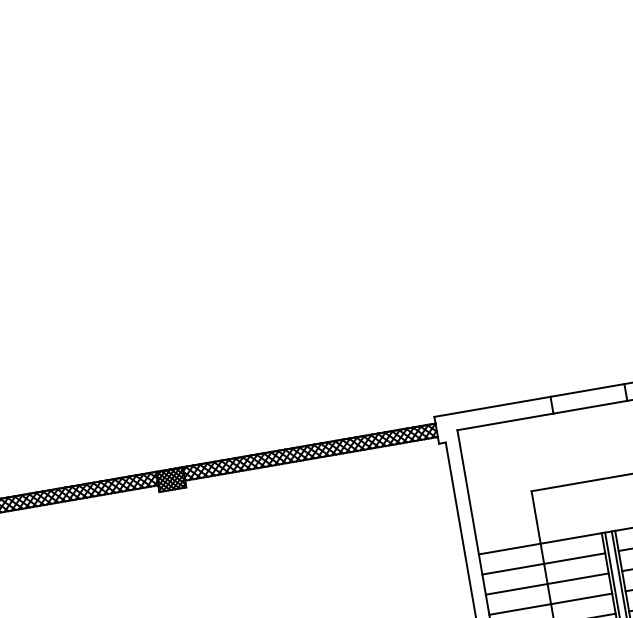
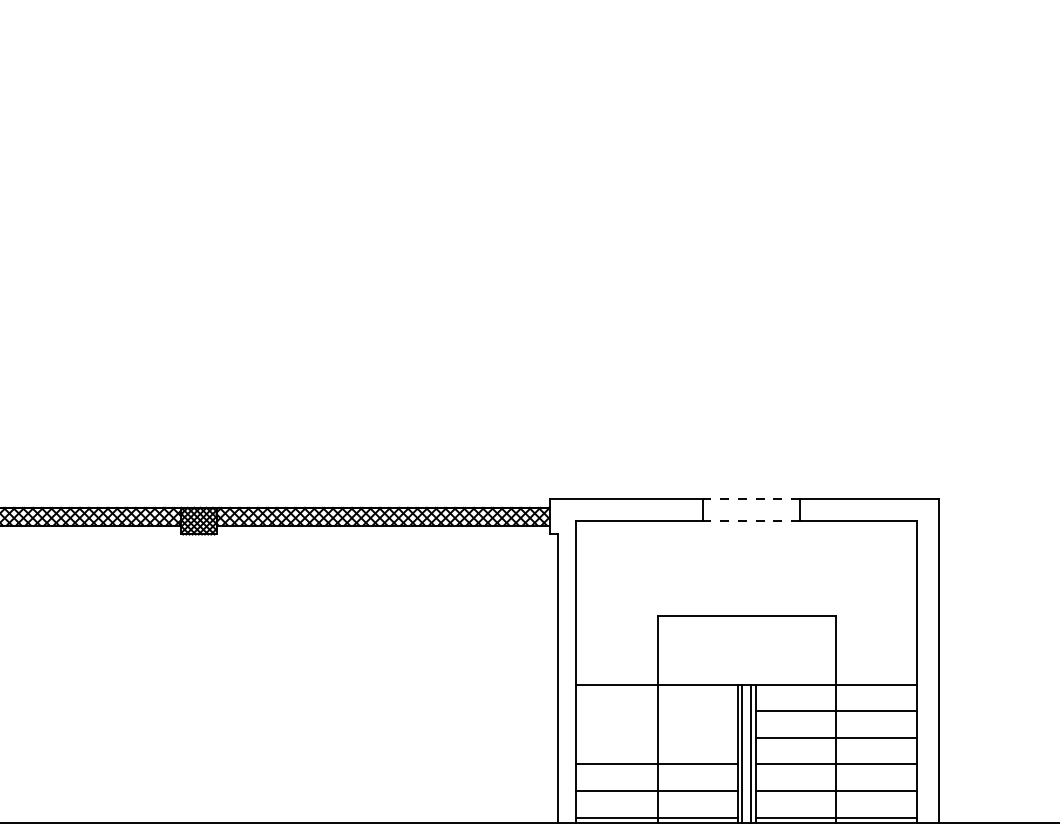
line: (587, 390) -> (751, 499), solid -> dashed
line: (590, 407) -> (751, 521), solid -> dashed
line: (544, 563) -> (657, 711), removed
line: (547, 583) -> (657, 737), removed

